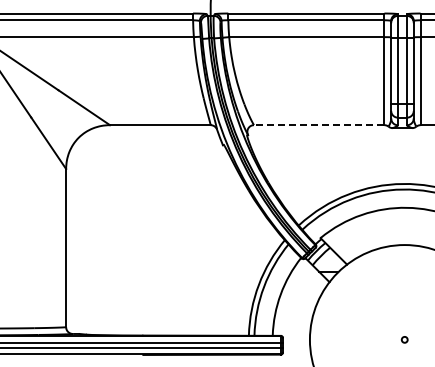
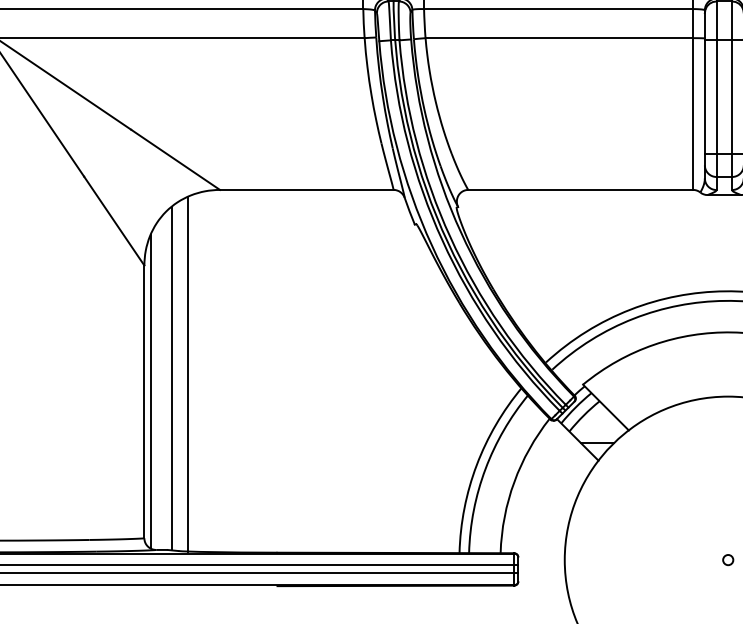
line: (318, 125) -> (579, 190), dashed -> solid
line: (91, 231) -> (188, 373), added
line: (82, 234) -> (172, 378), added
line: (69, 242) -> (150, 392), added

